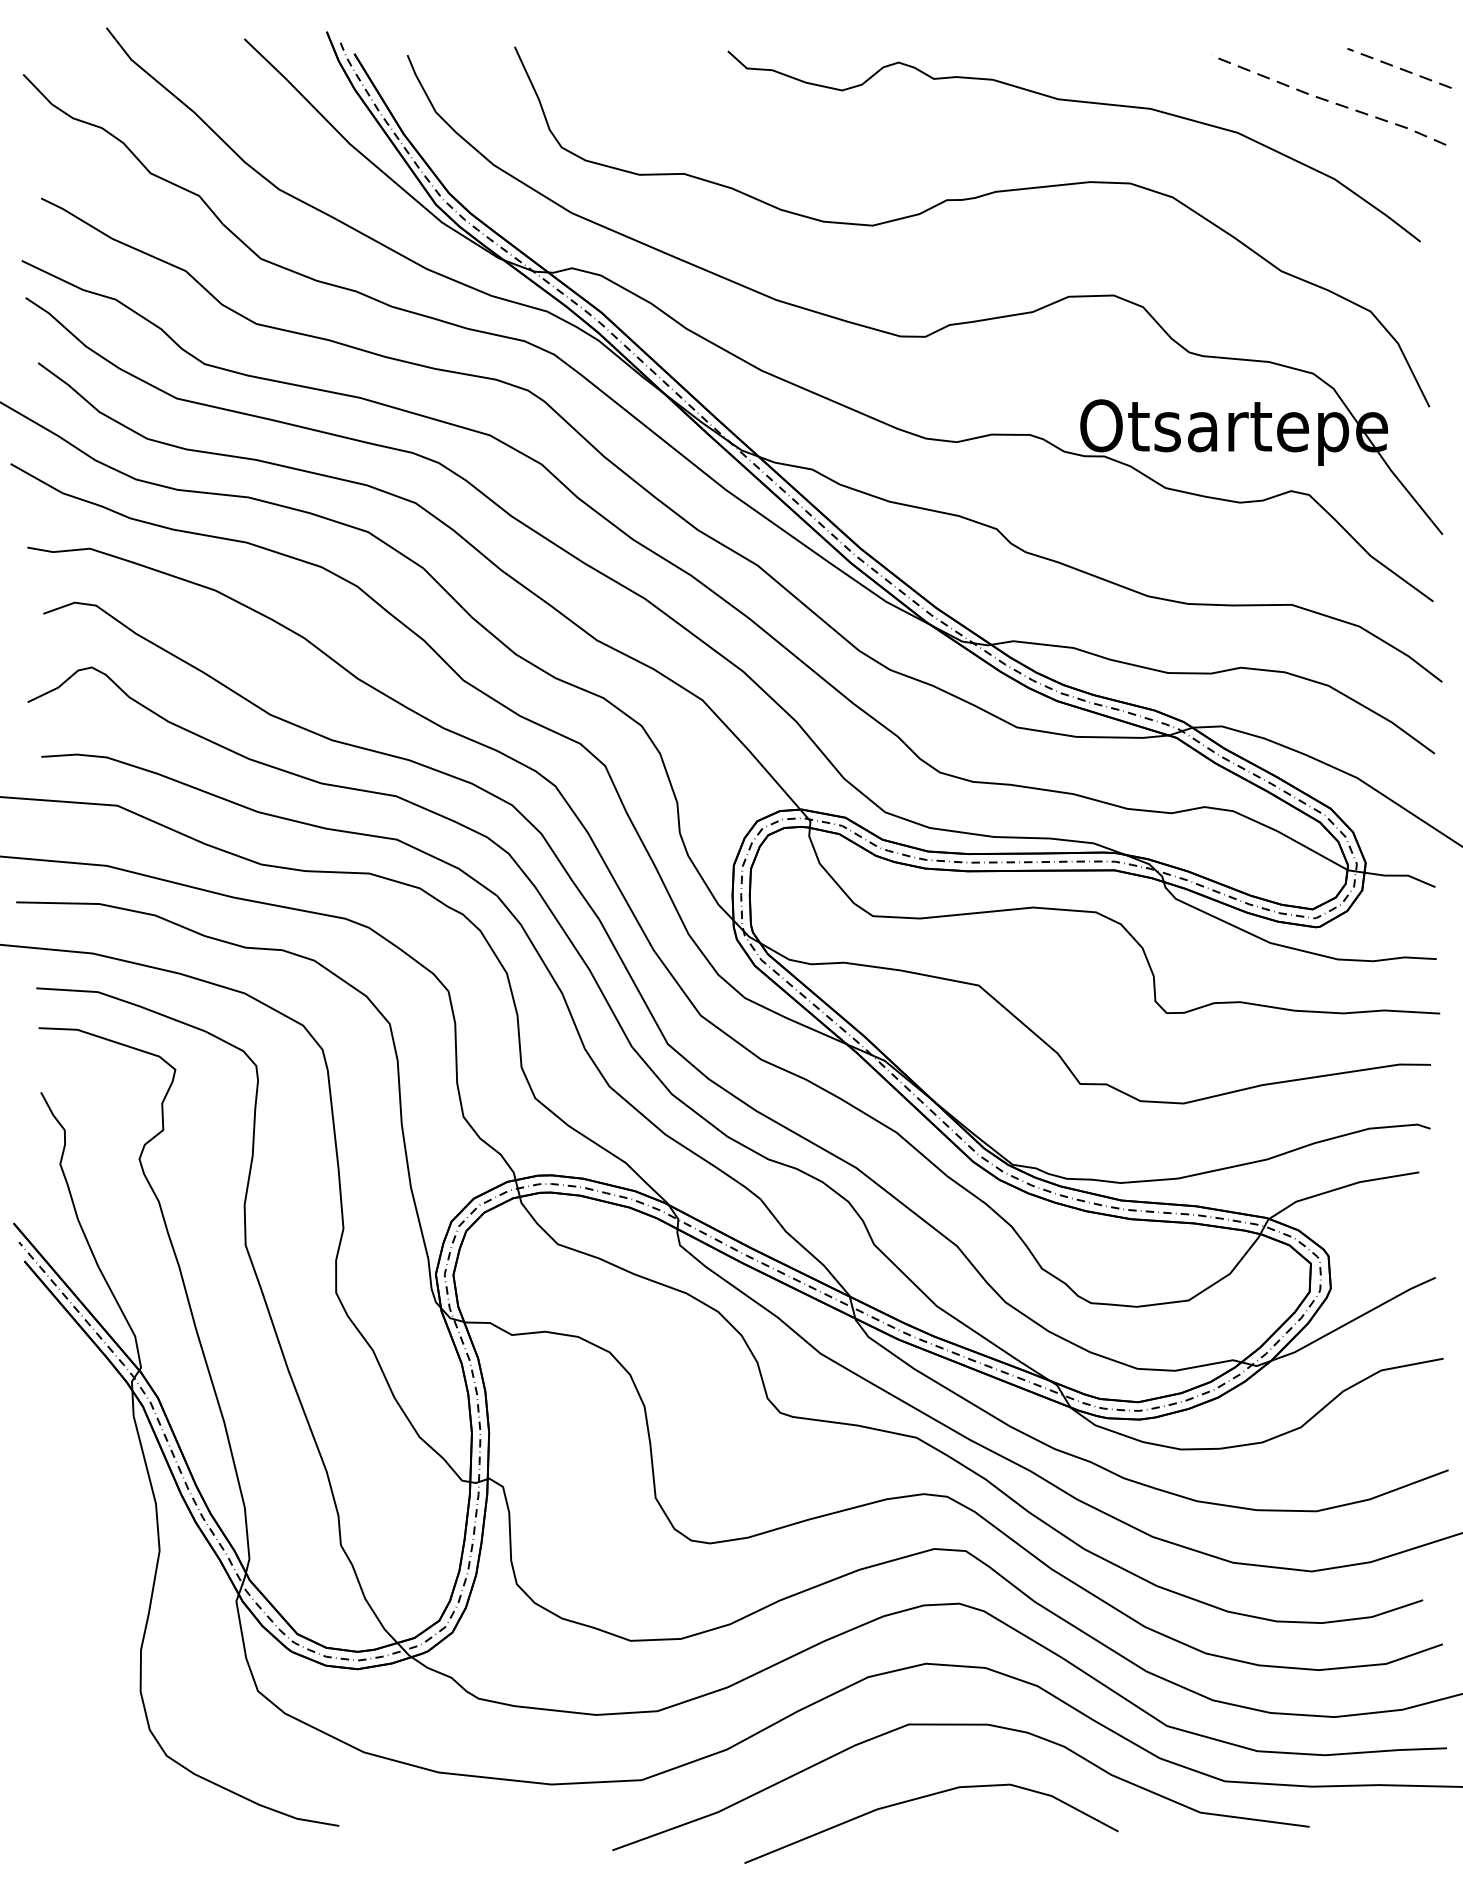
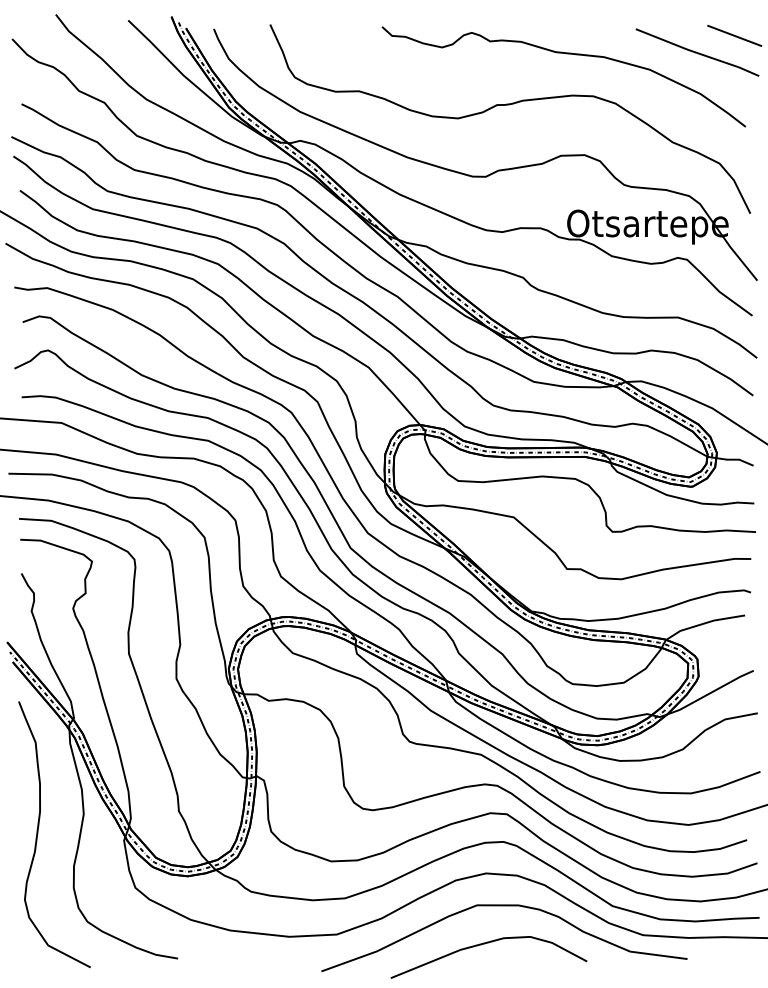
line: (1399, 67) -> (734, 35), dashed -> solid
line: (1328, 101) -> (697, 53), dashed -> solid
curve: (73, 1589) -> (38, 834), added

